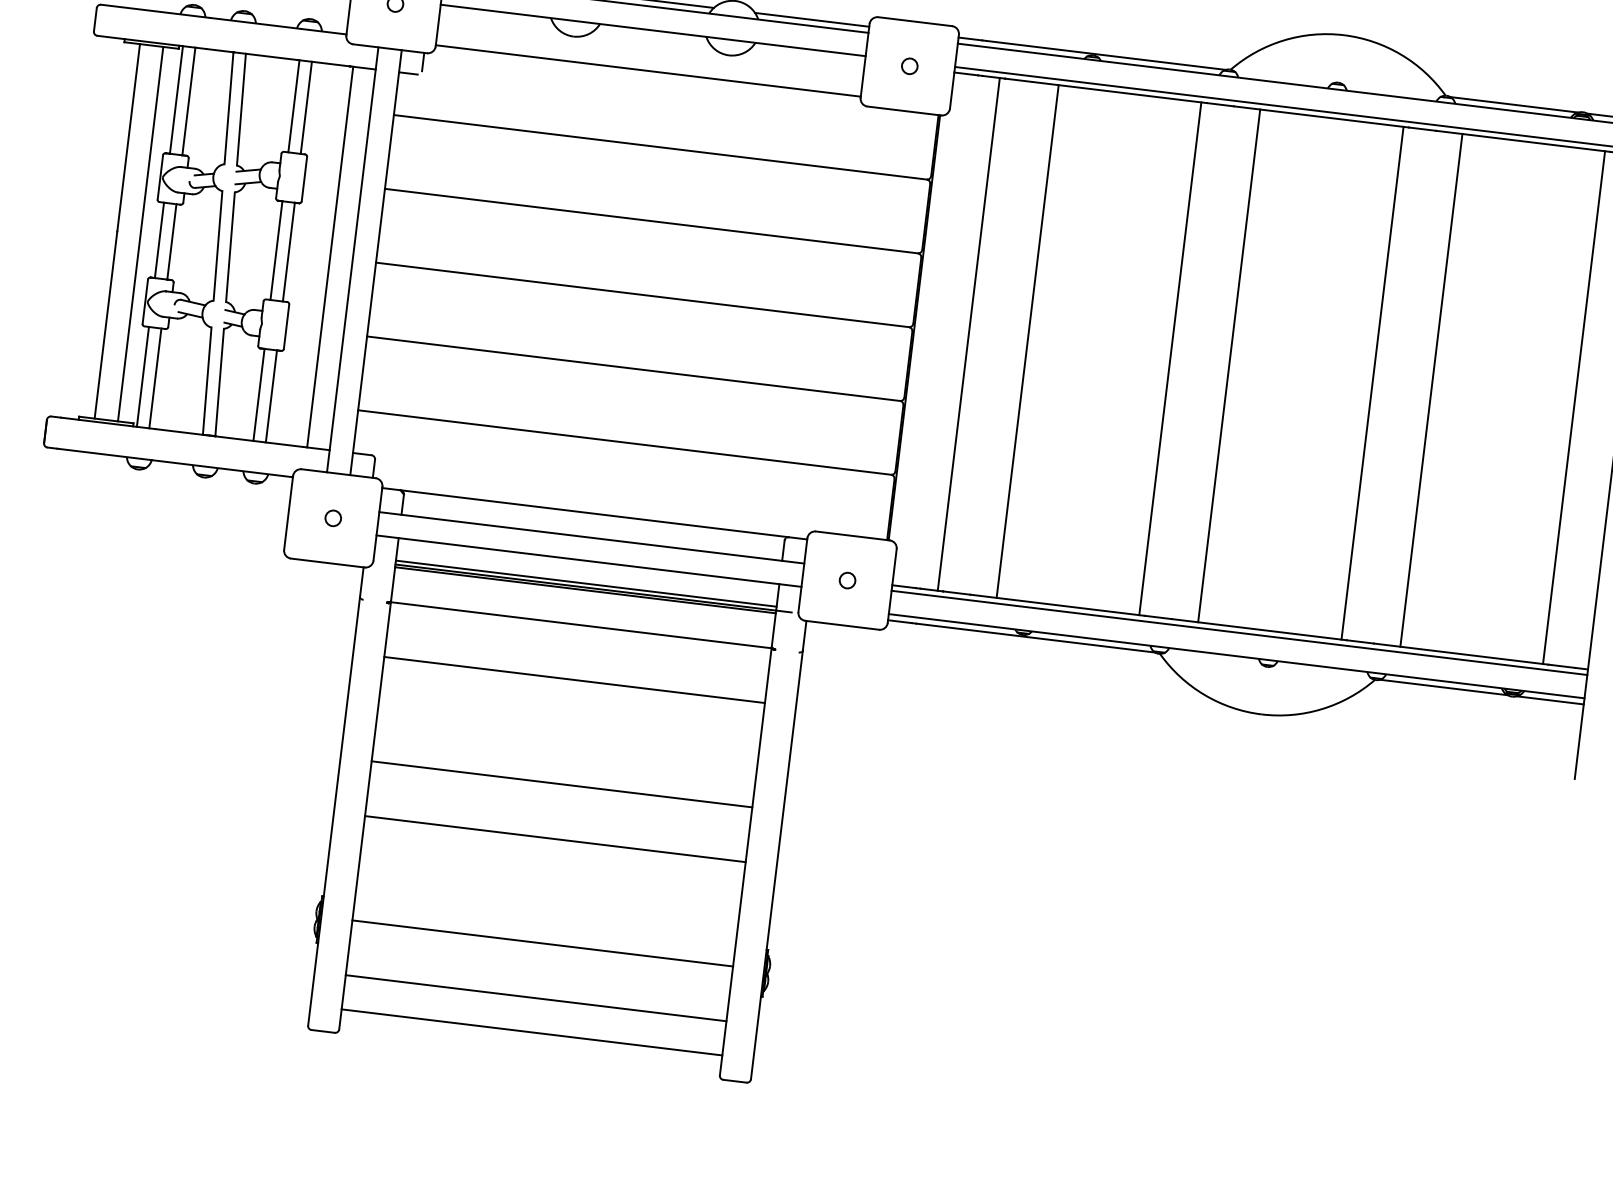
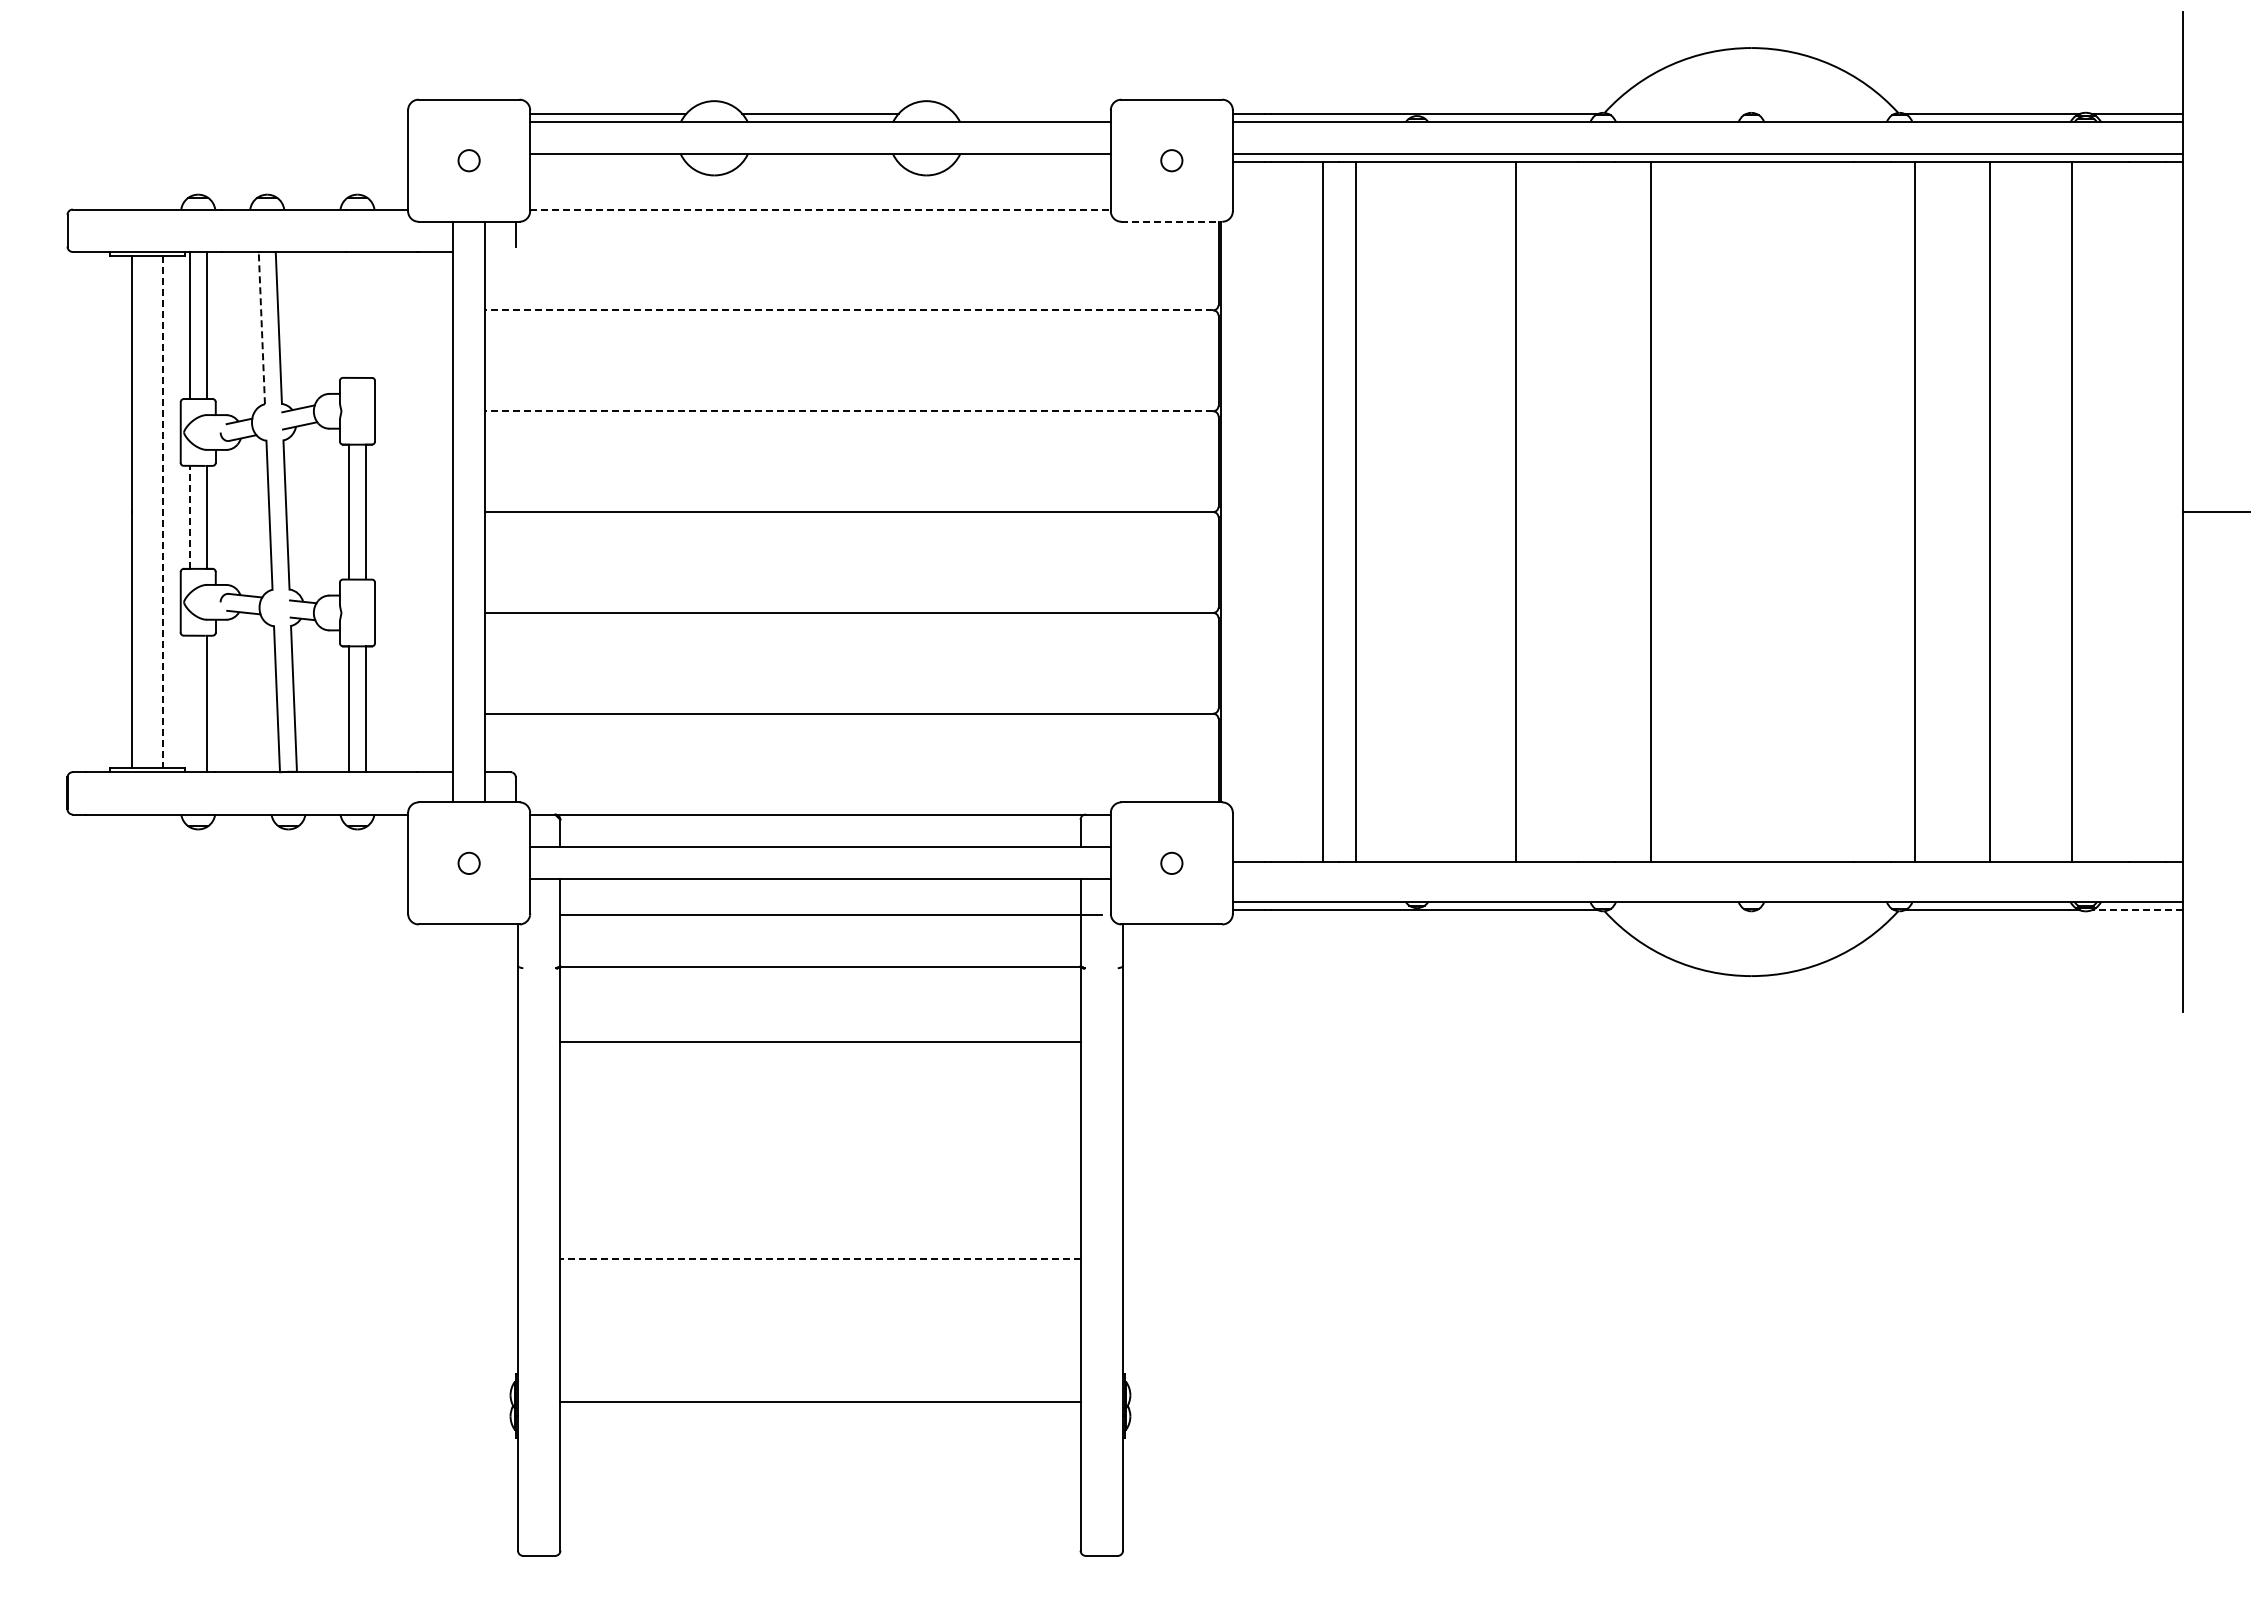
line: (811, 20) -> (1032, 114), removed
line: (648, 70) -> (820, 209), solid -> dashed
line: (408, 73) -> (497, 252), removed
line: (294, 106) -> (349, 314), removed
line: (228, 107) -> (261, 327), solid -> dashed
line: (306, 107) -> (365, 314), removed
line: (904, 110) -> (1172, 221), solid -> dashed
line: (659, 147) -> (848, 310), solid -> dashed
line: (650, 221) -> (848, 411), solid -> dashed
line: (140, 234) -> (163, 512), solid -> dashed
line: (159, 239) -> (189, 516), solid -> dashed
line: (330, 257) -> (422, 512), removed
line: (969, 334) -> (1356, 511), moved
line: (1027, 341) -> (1323, 511), moved
line: (1170, 358) -> (1516, 511), moved
line: (142, 376) -> (189, 703), removed
line: (1372, 382) -> (1914, 511), moved
line: (1431, 389) -> (1990, 511), moved
line: (1574, 407) -> (2072, 511), moved
line: (586, 583) -> (820, 910), removed
line: (585, 590) -> (820, 919), removed
line: (1239, 632) -> (1707, 869), removed
line: (1550, 700) -> (2137, 910), solid -> dashed
line: (561, 784) -> (820, 1184), removed
line: (555, 839) -> (820, 1259), solid -> dashed
line: (536, 998) -> (820, 1476), removed
line: (531, 1032) -> (820, 1523), removed

